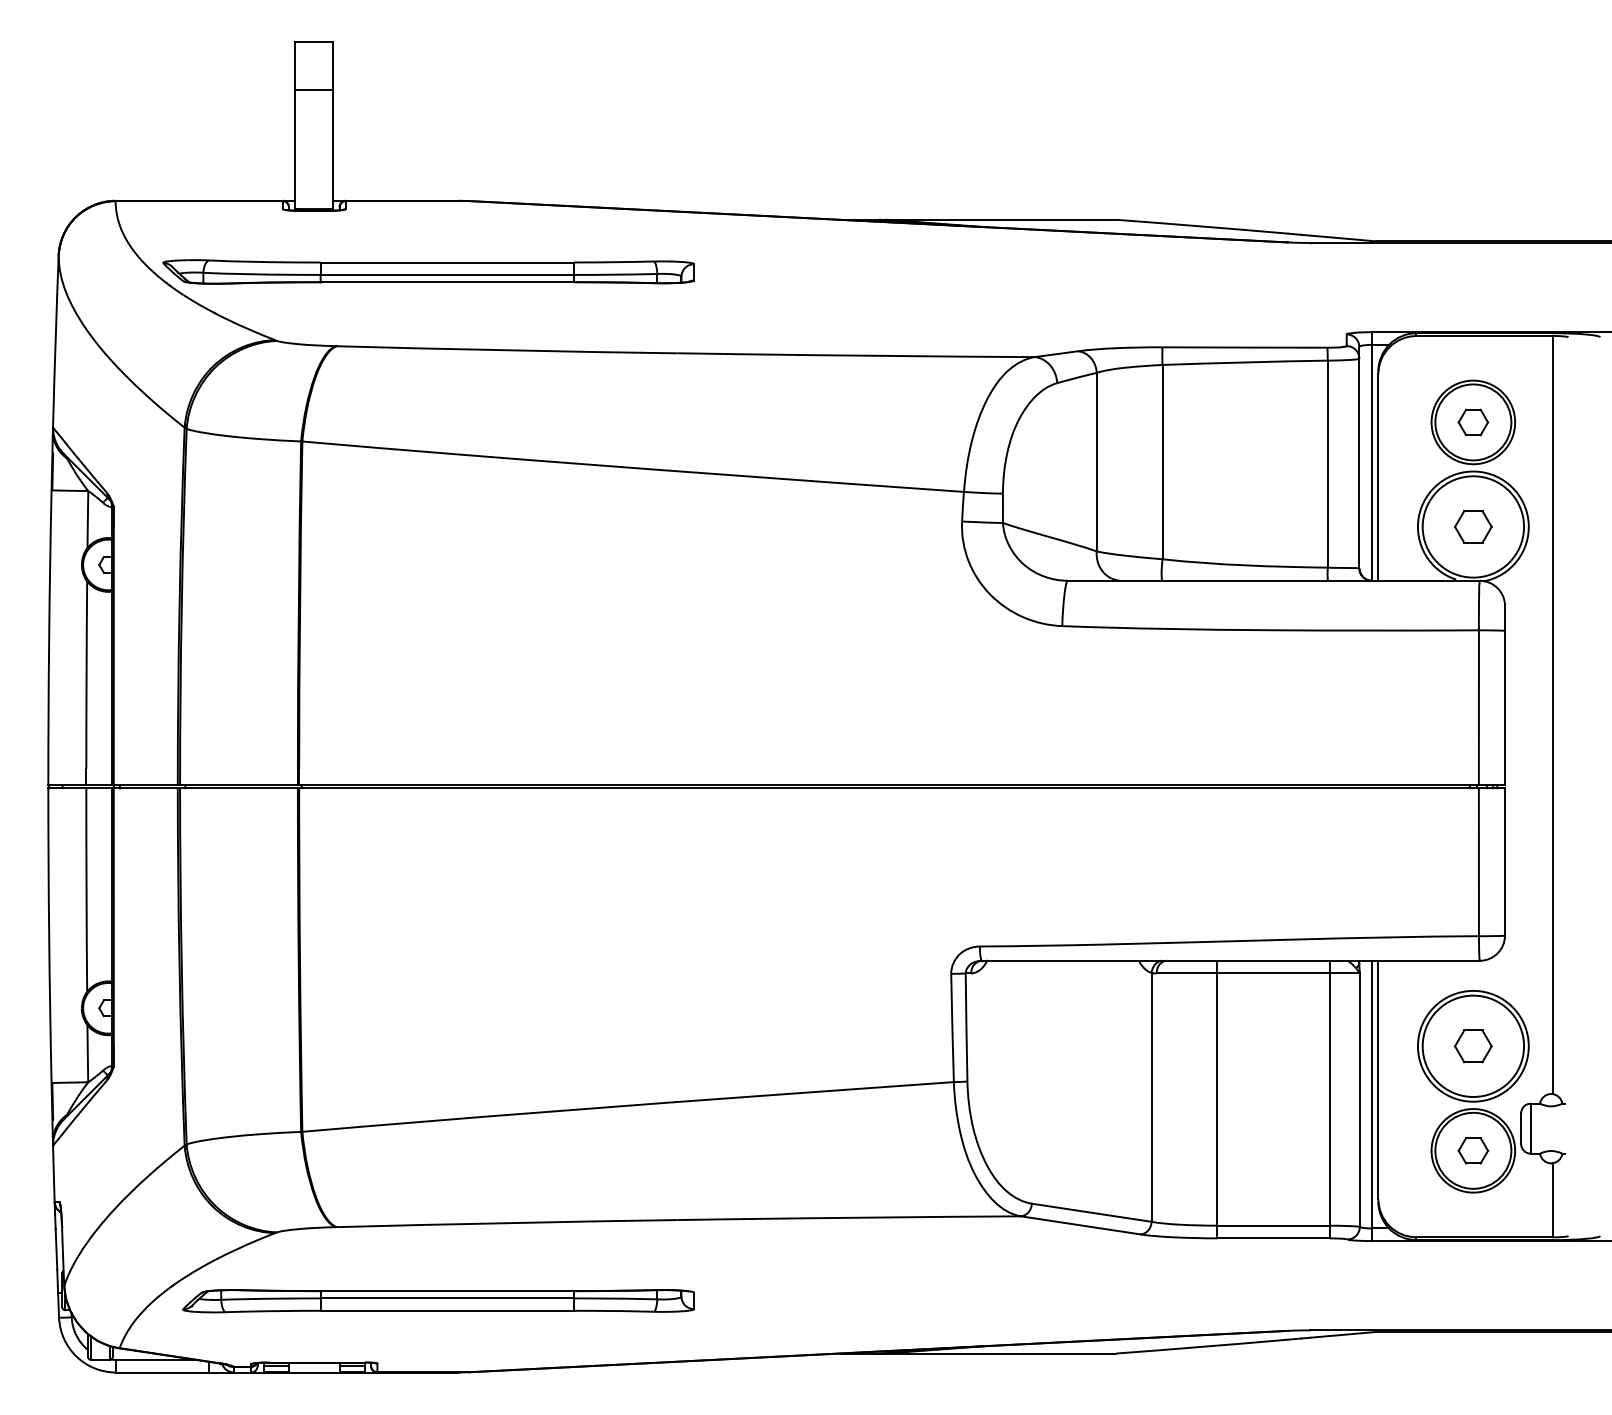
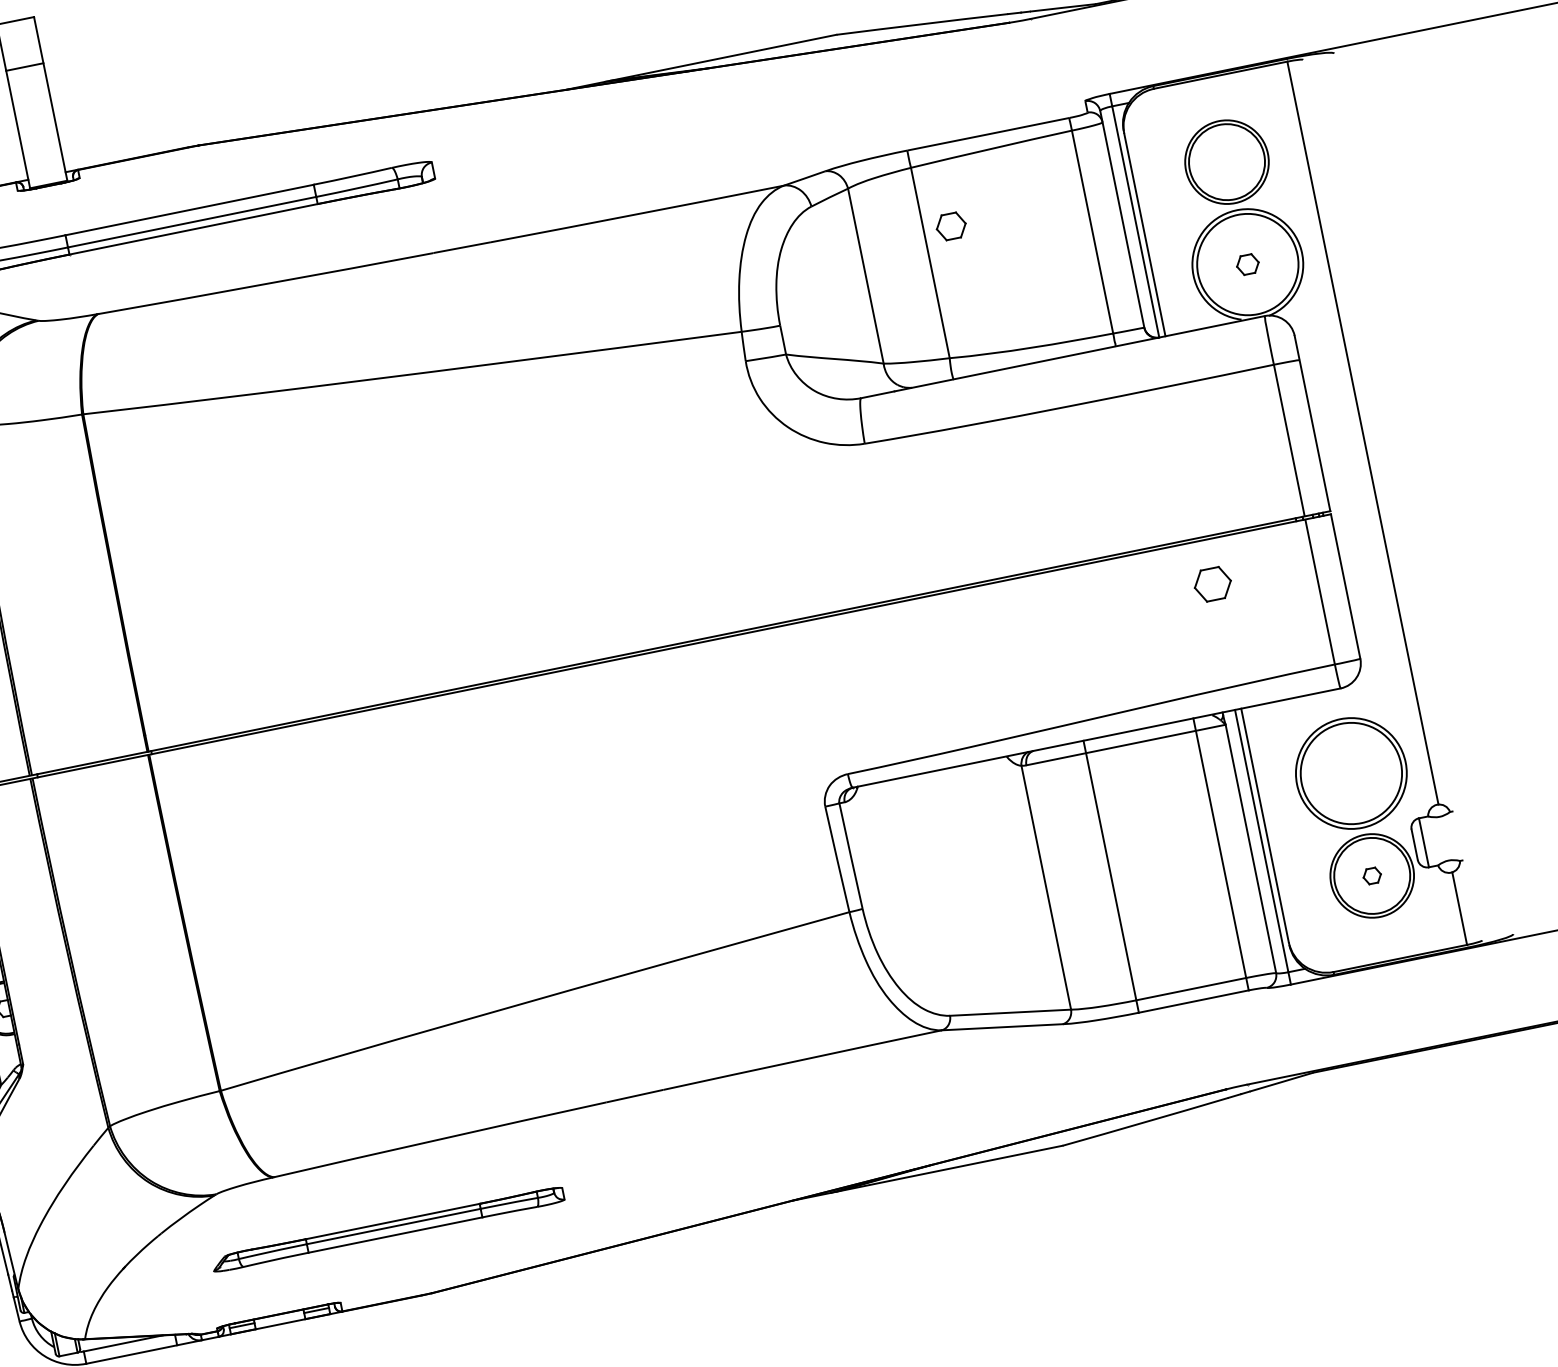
part: (1473, 422) -> (951, 226), moved
part: (1473, 526) -> (1247, 264), size x0.6
part: (1473, 1046) -> (1213, 584), moved
part: (1473, 1150) -> (1372, 875), size x0.6
part: (438, 1301) -> (388, 1229), size x0.7

